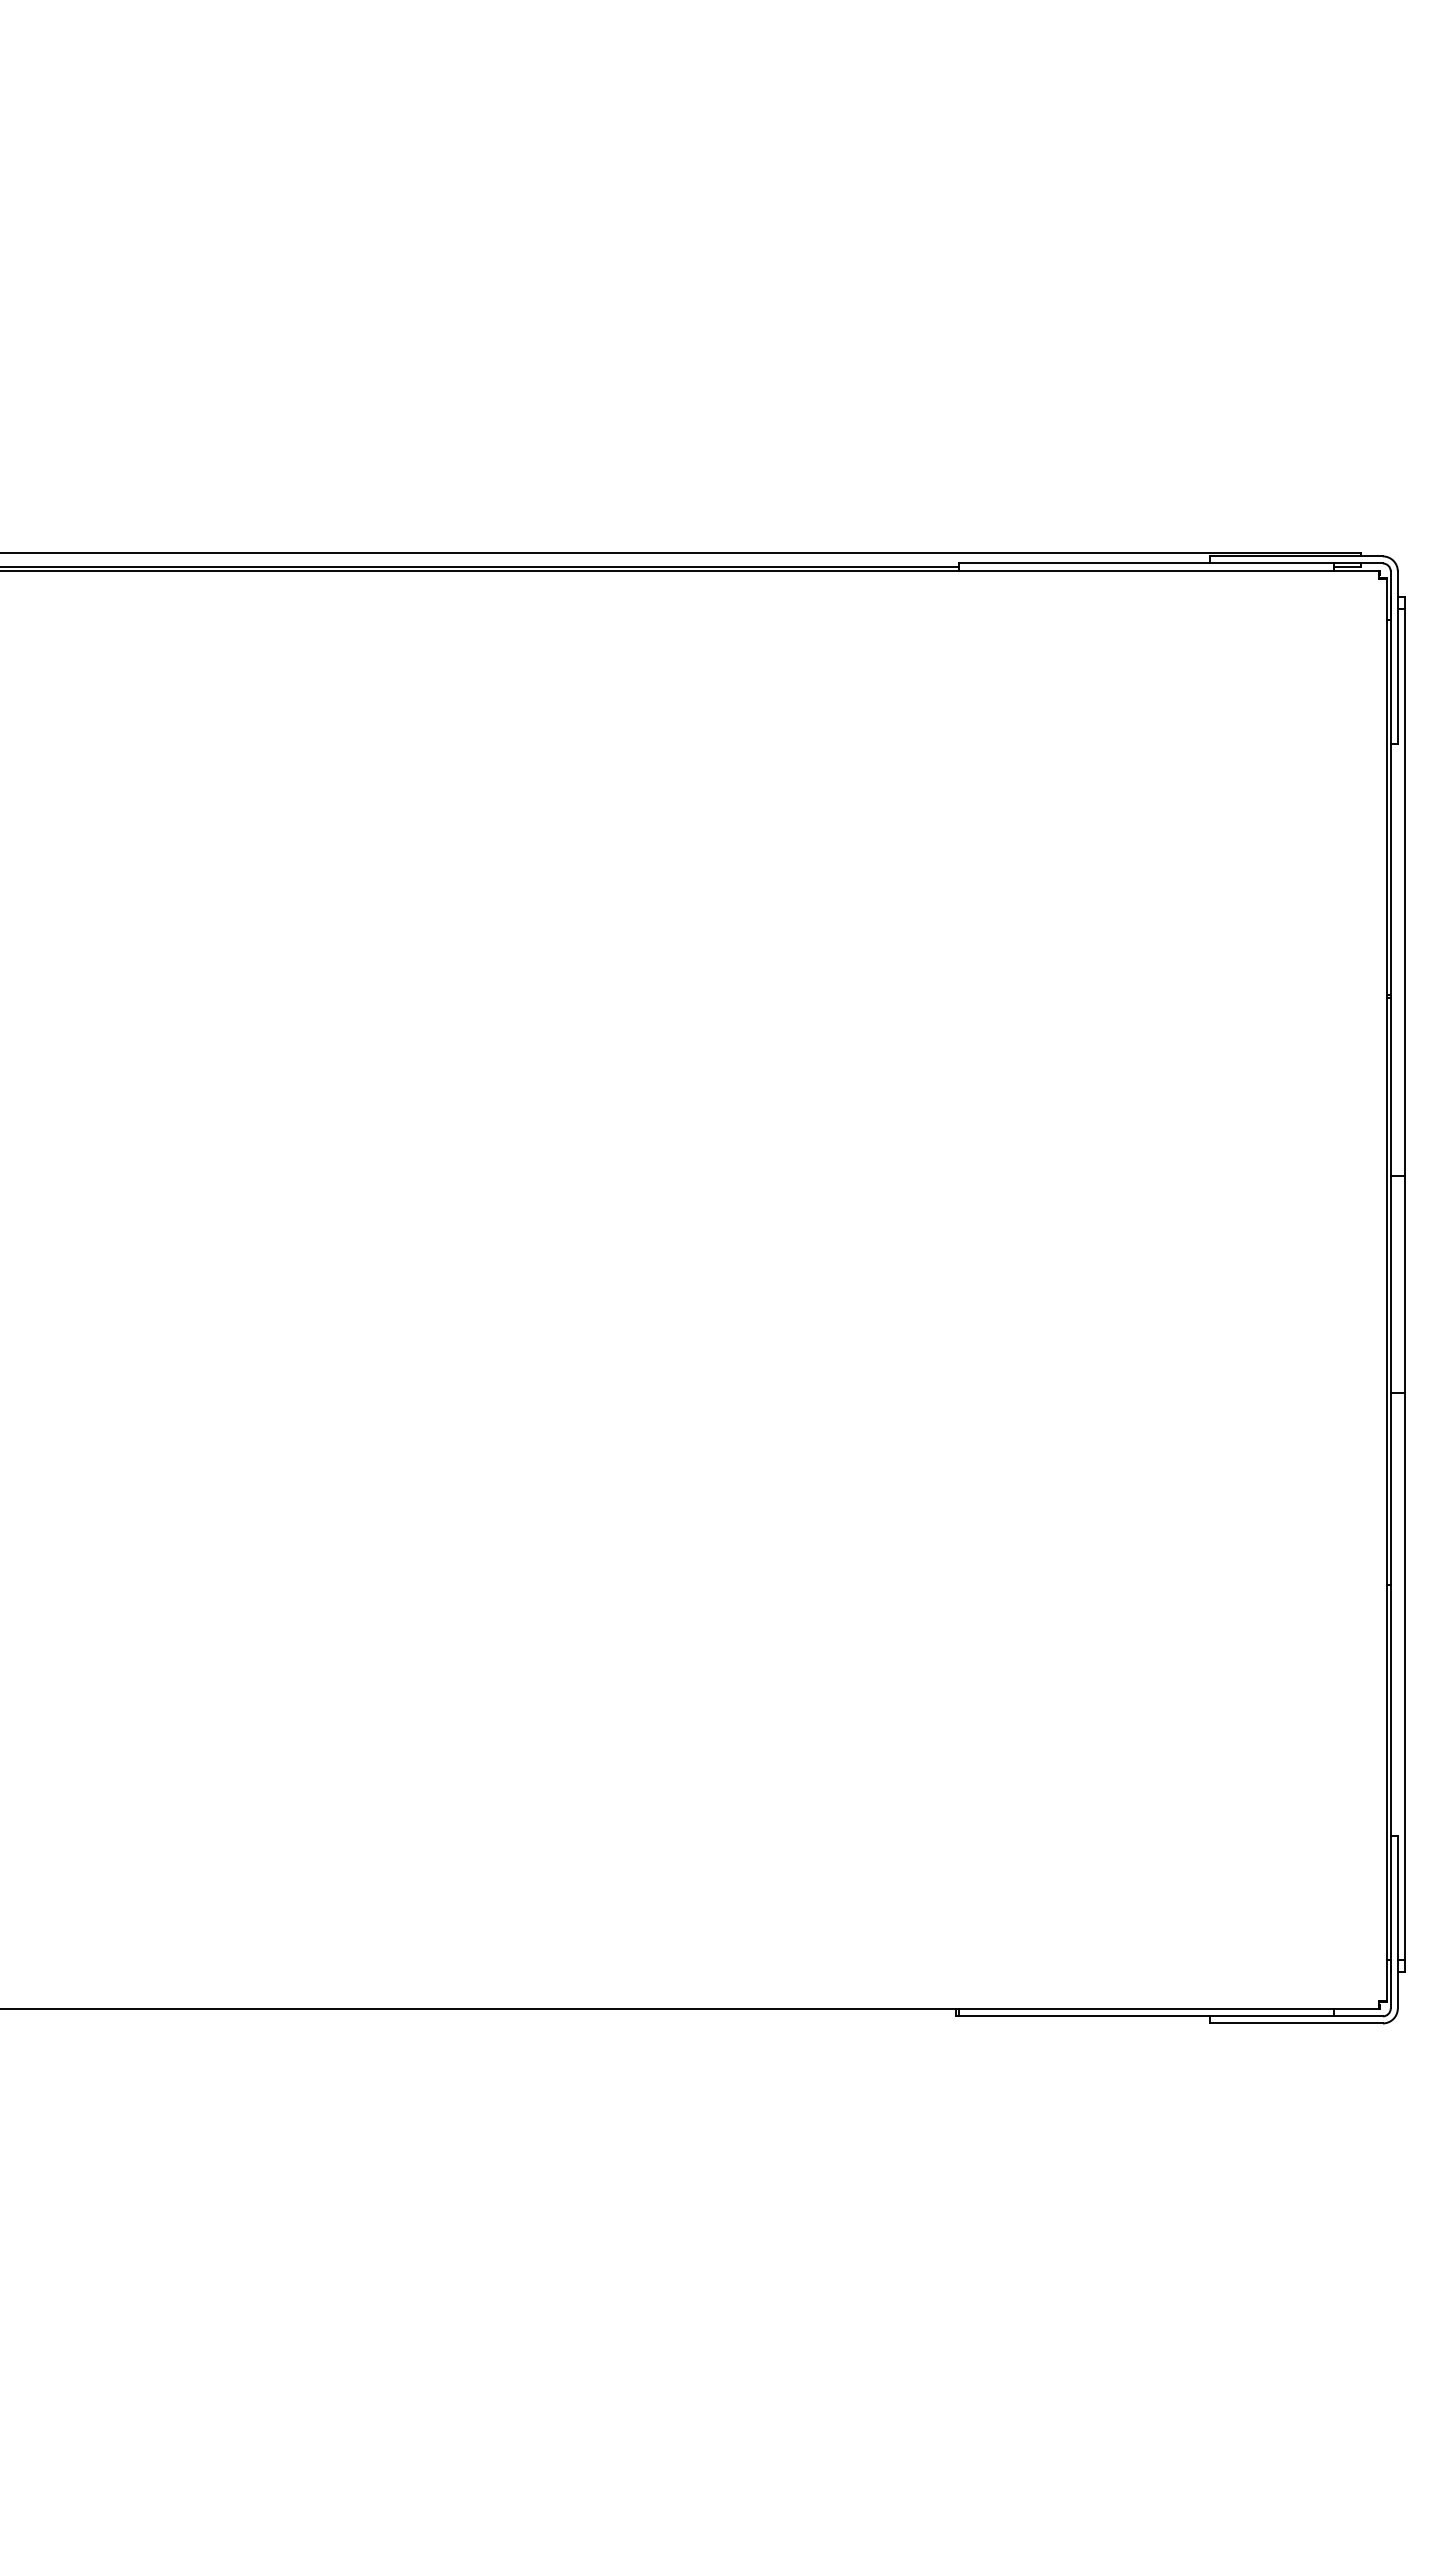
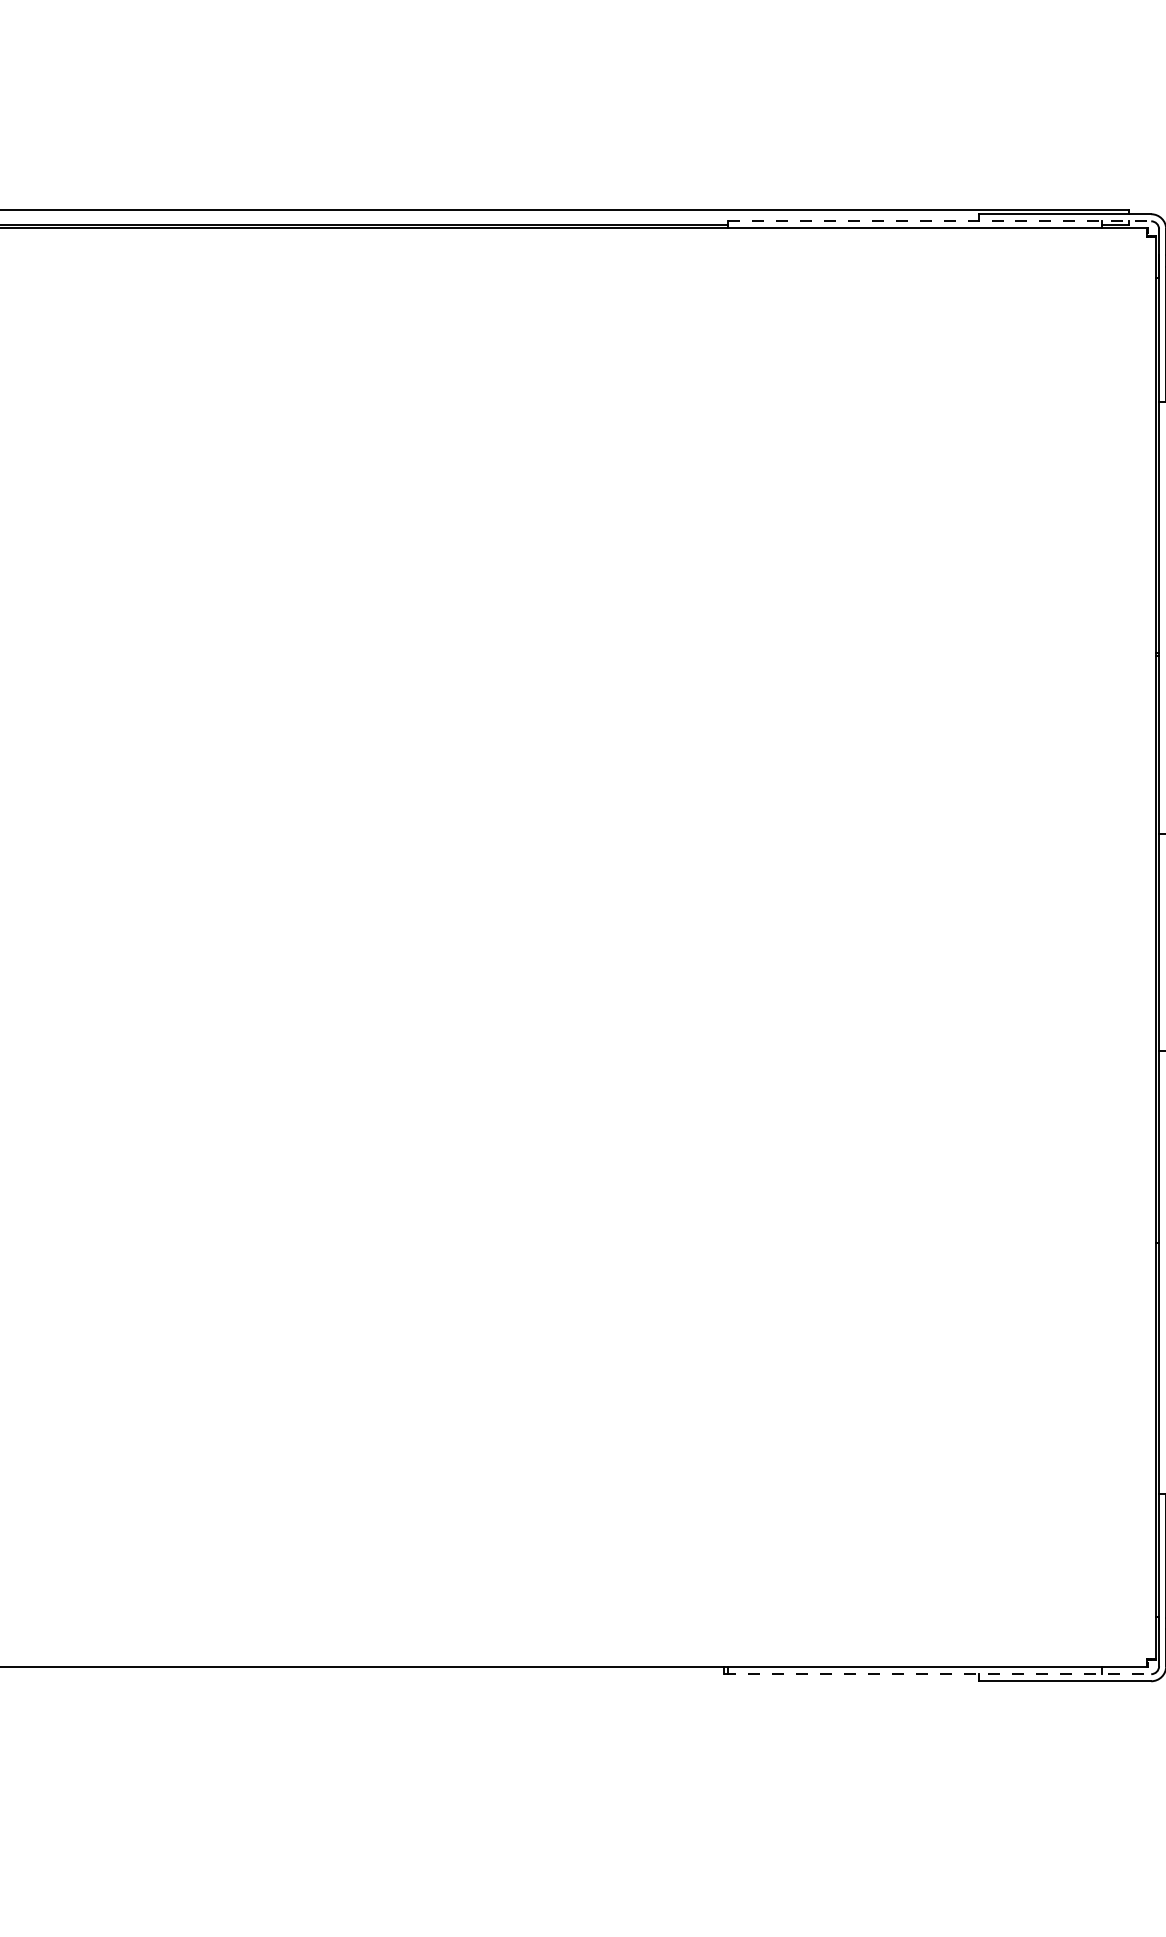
line: (1171, 563) -> (939, 221), solid -> dashed
line: (1169, 2016) -> (937, 1674), solid -> dashed

